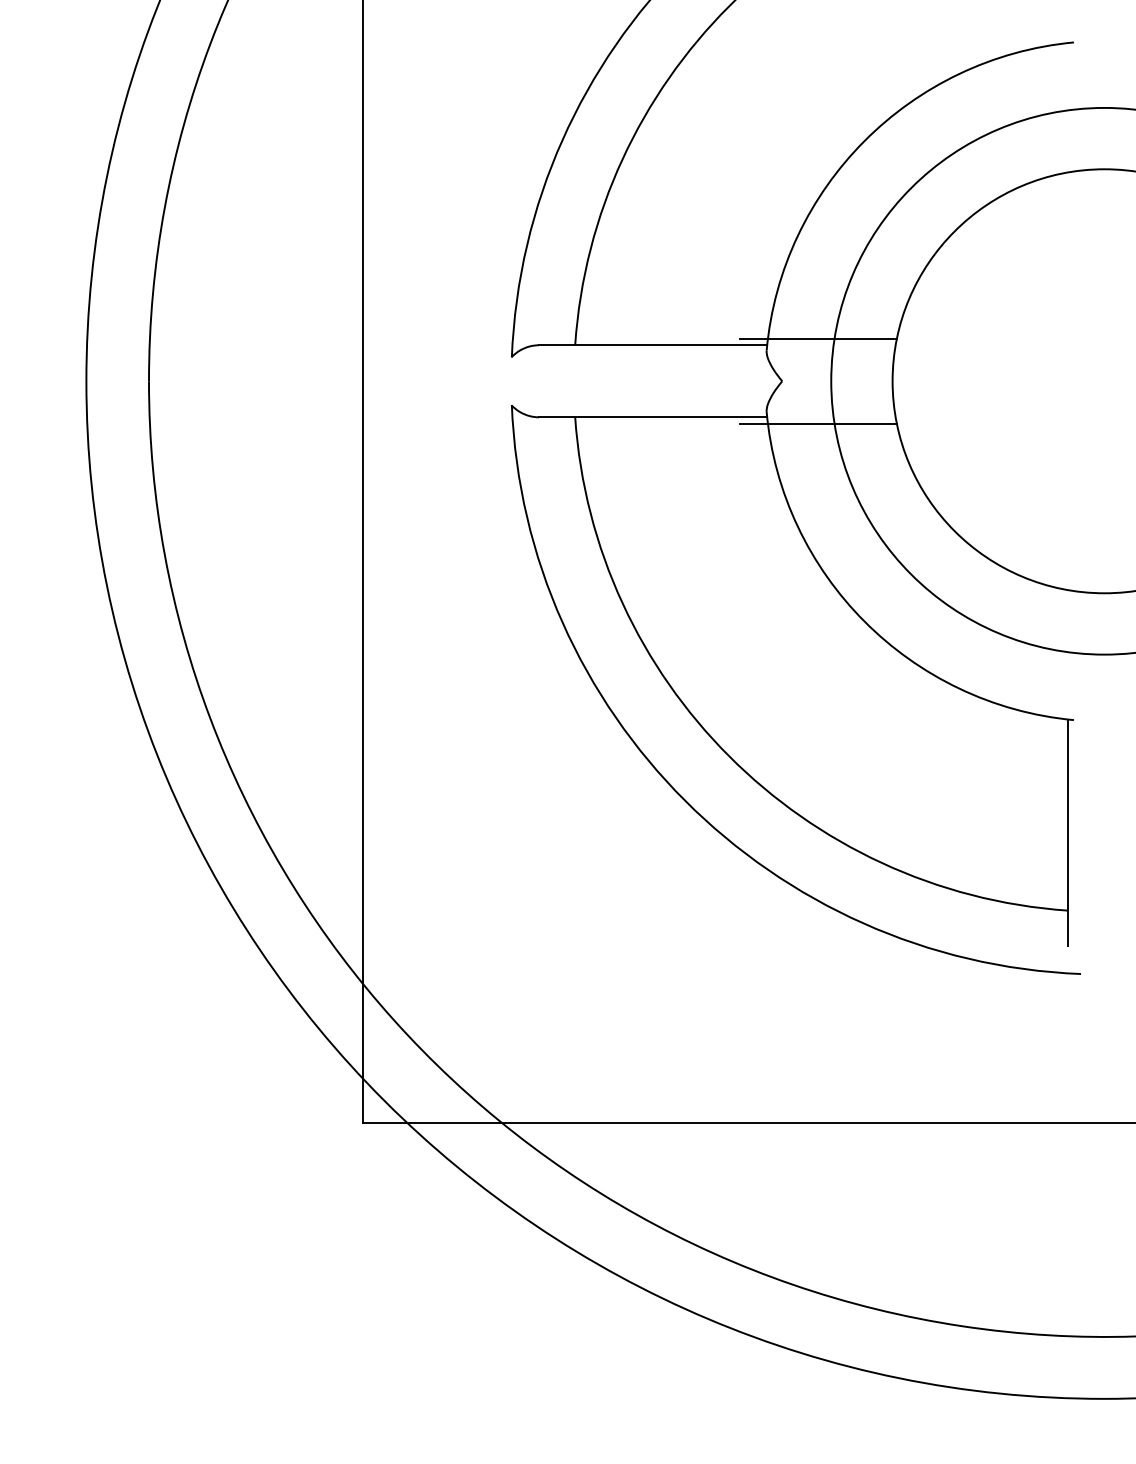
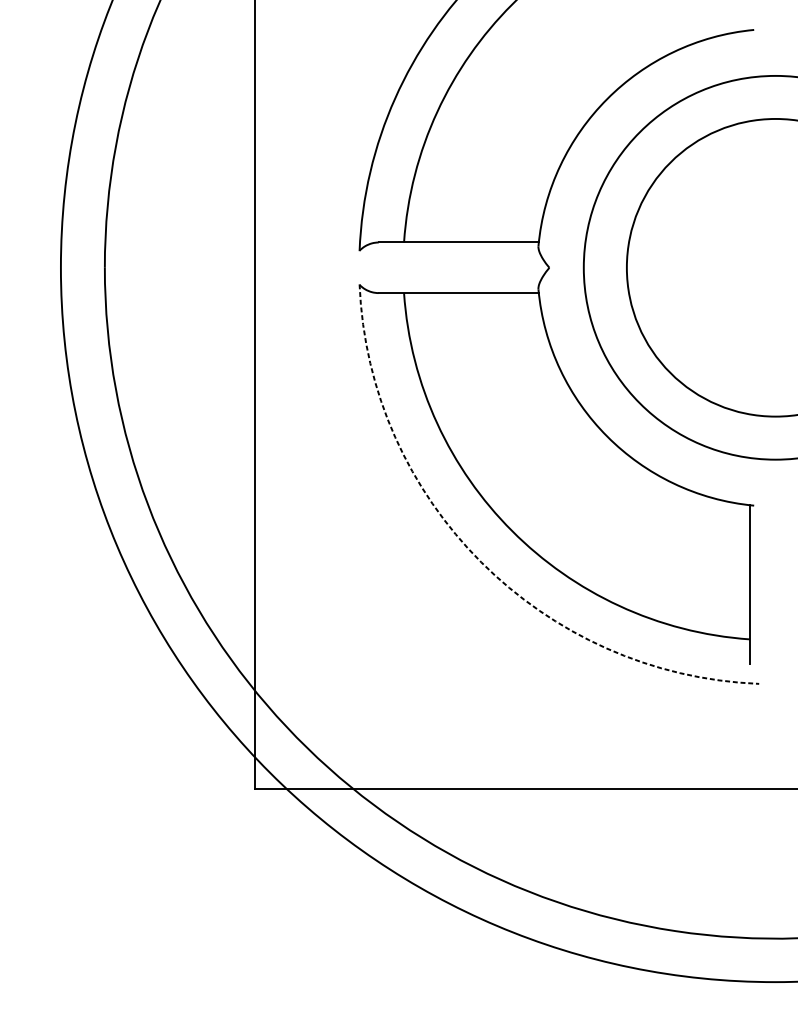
line: (818, 338) -> (574, 237), removed
line: (818, 423) -> (574, 297), removed
arc: (685, 800) -> (481, 562), solid -> dashed

